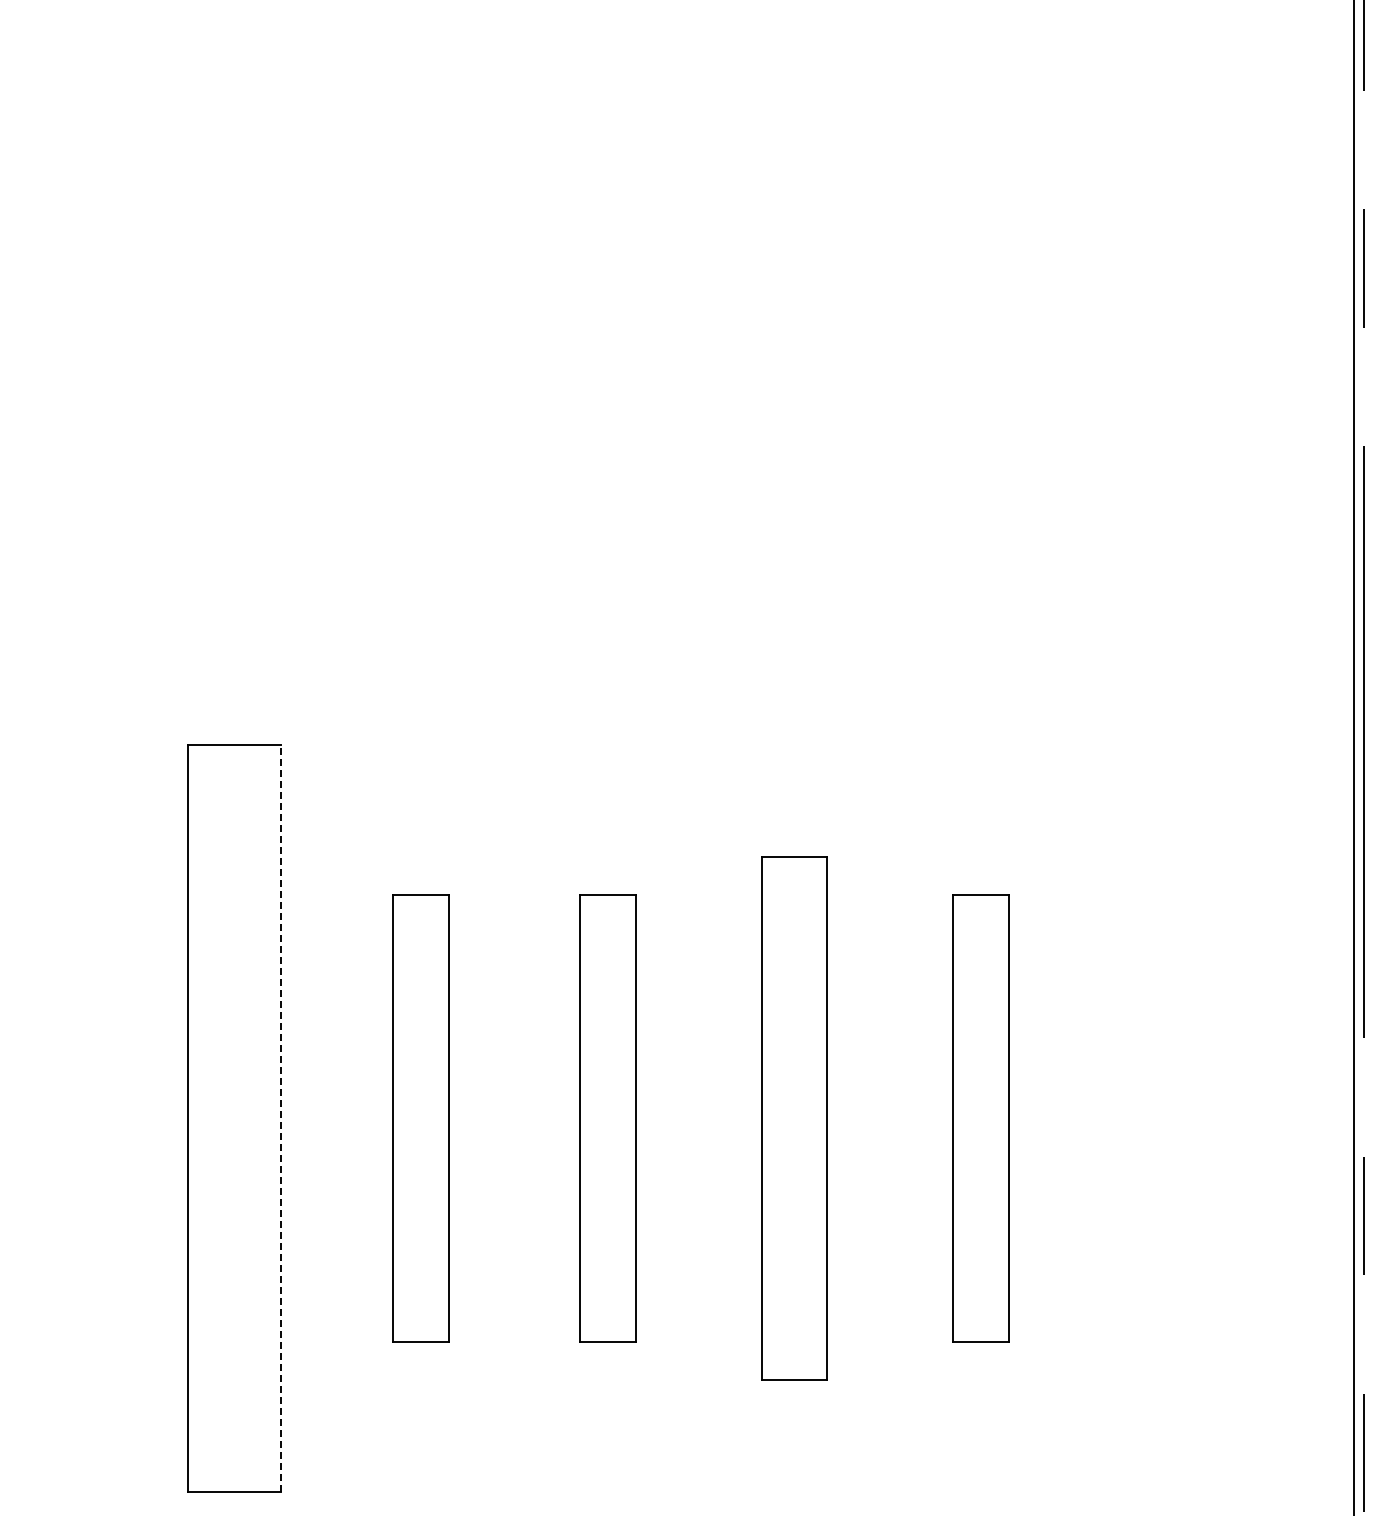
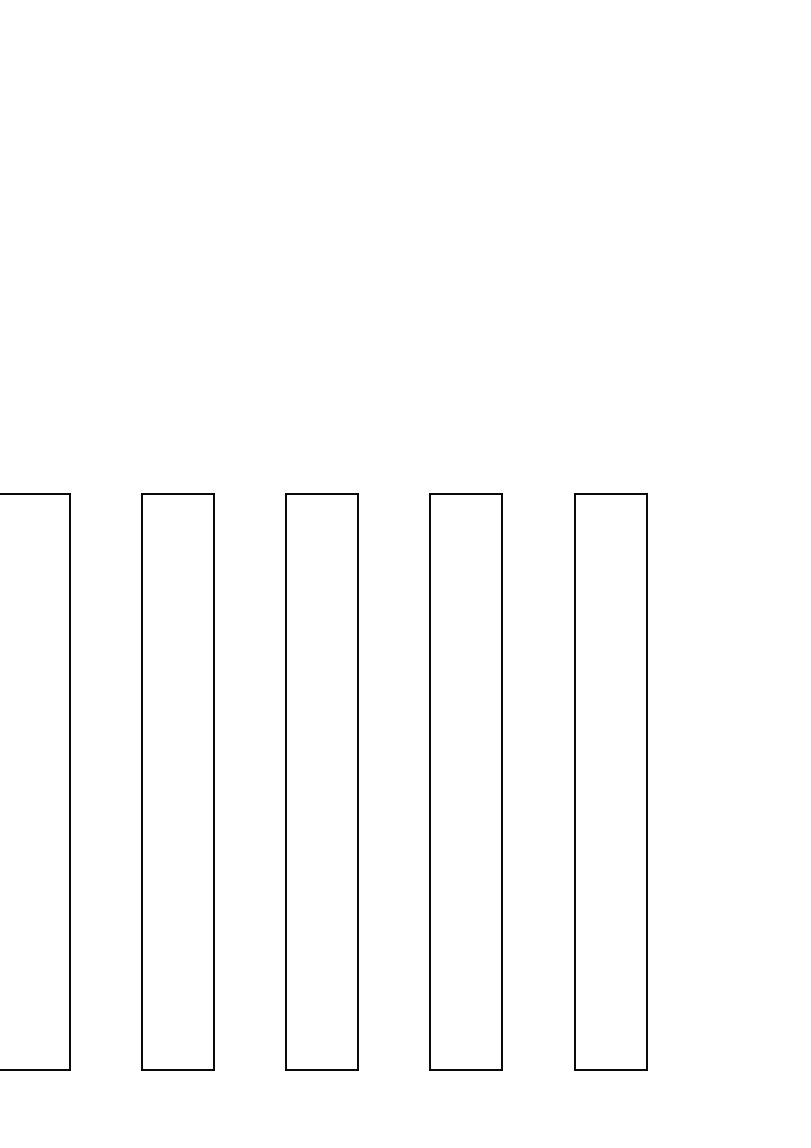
line: (281, 1118) -> (70, 782), dashed -> solid
part: (421, 1118) -> (178, 782), size x1.67
part: (607, 1118) -> (322, 782), size x1.67
part: (794, 1118) -> (466, 782), size x1.43
part: (980, 1118) -> (610, 782), size x1.67

